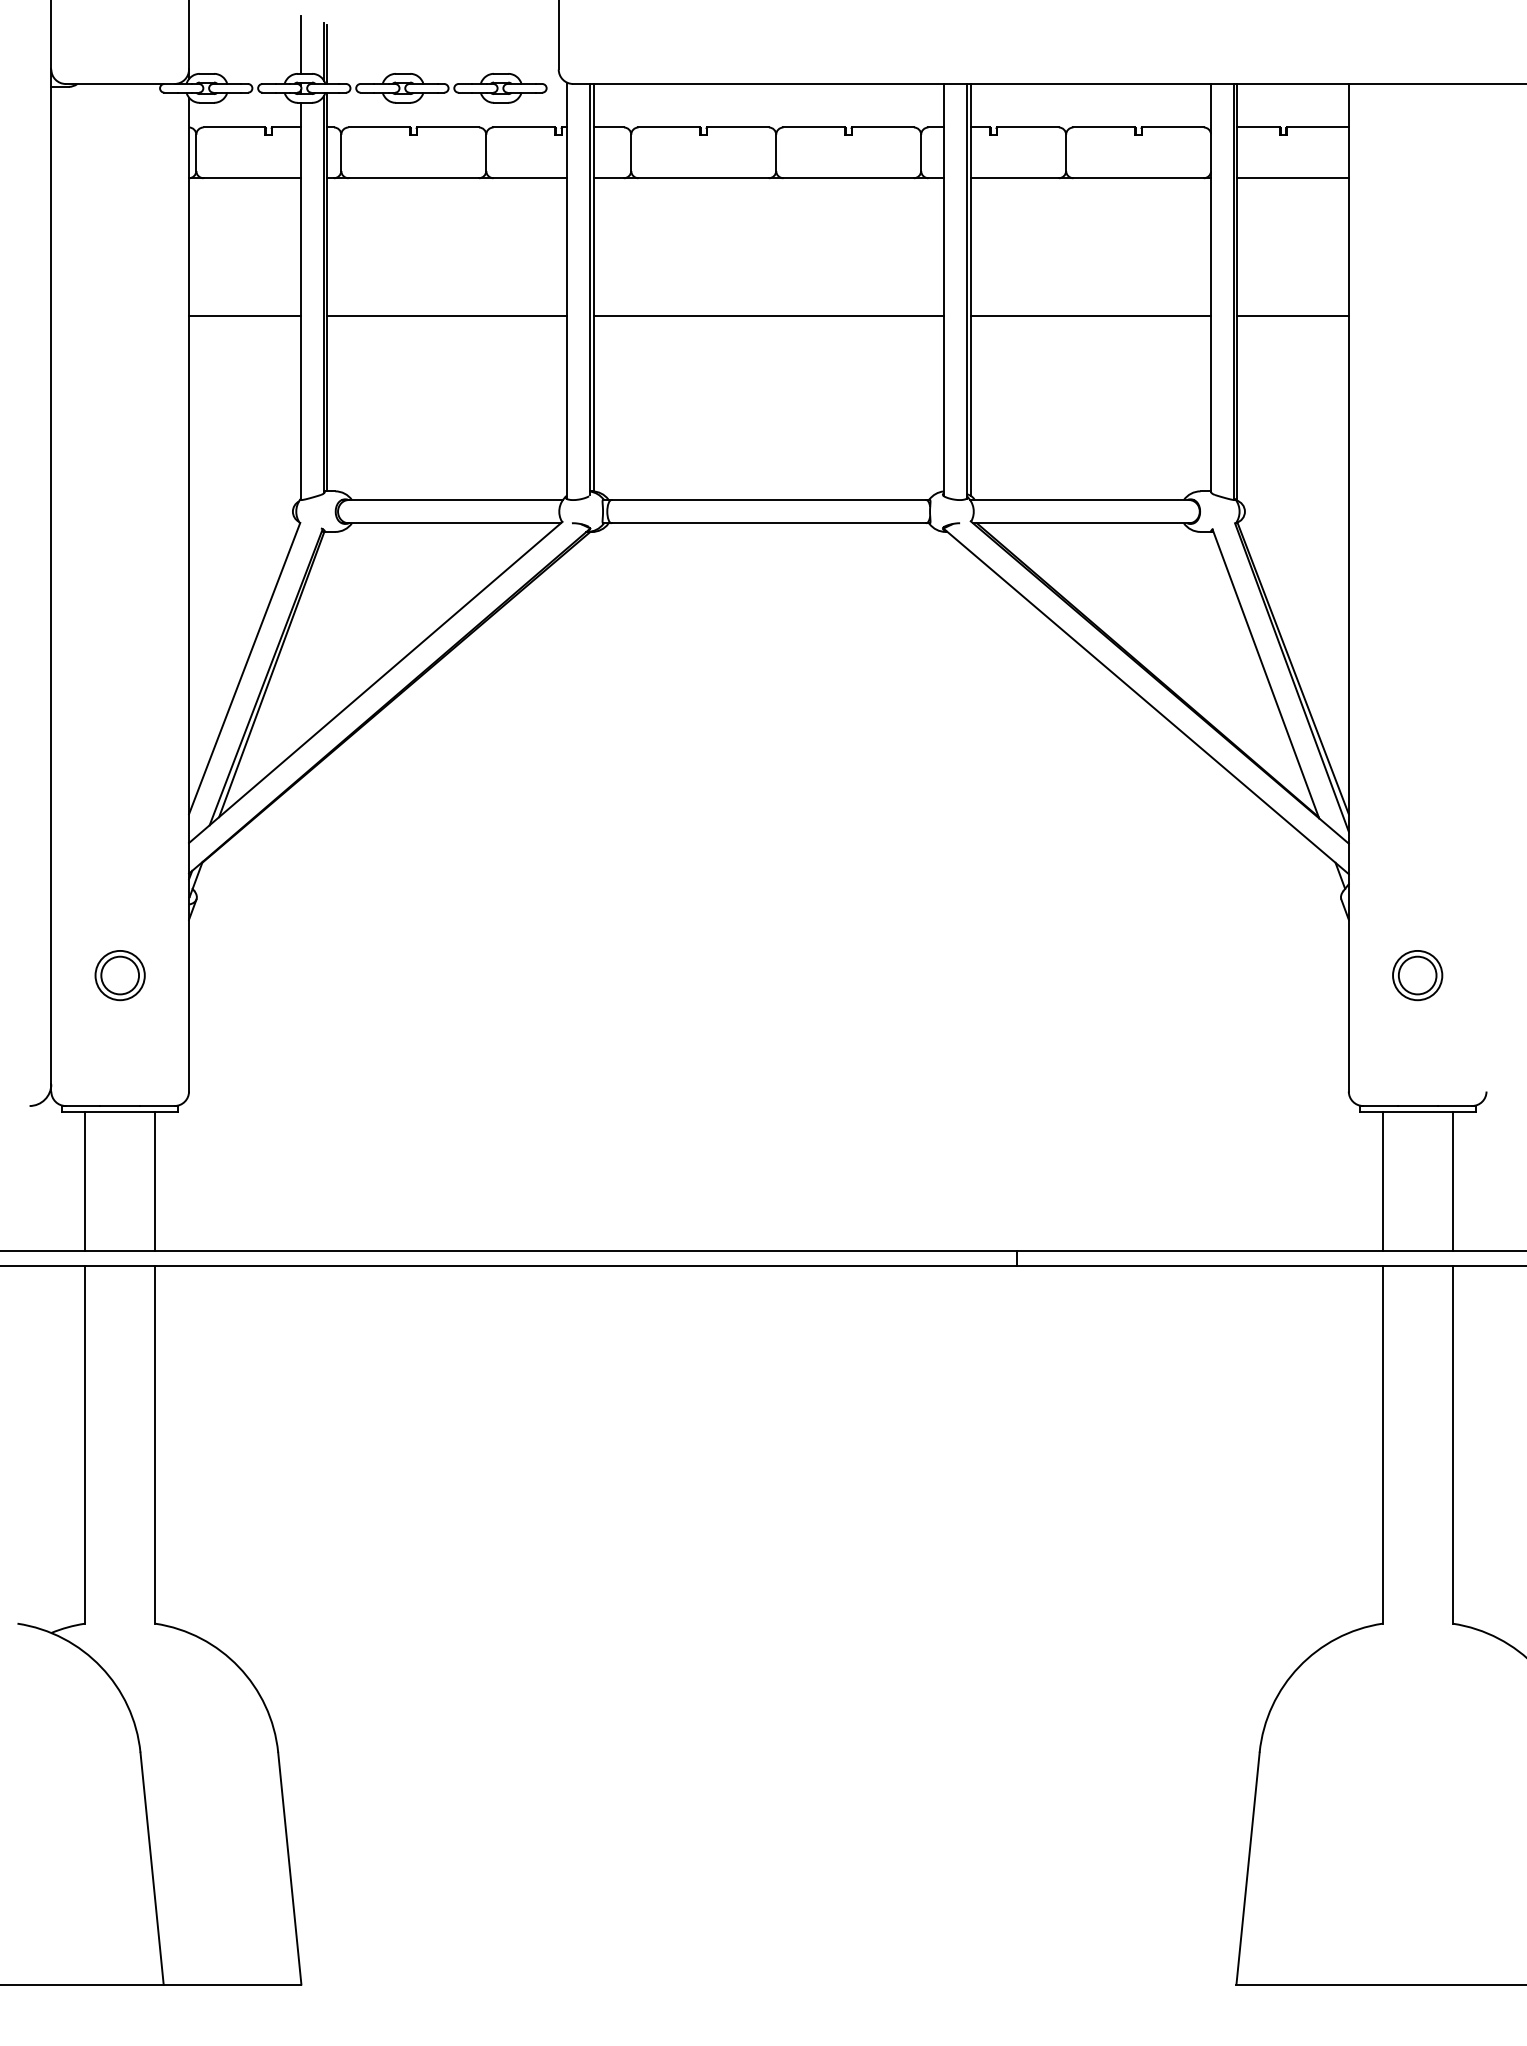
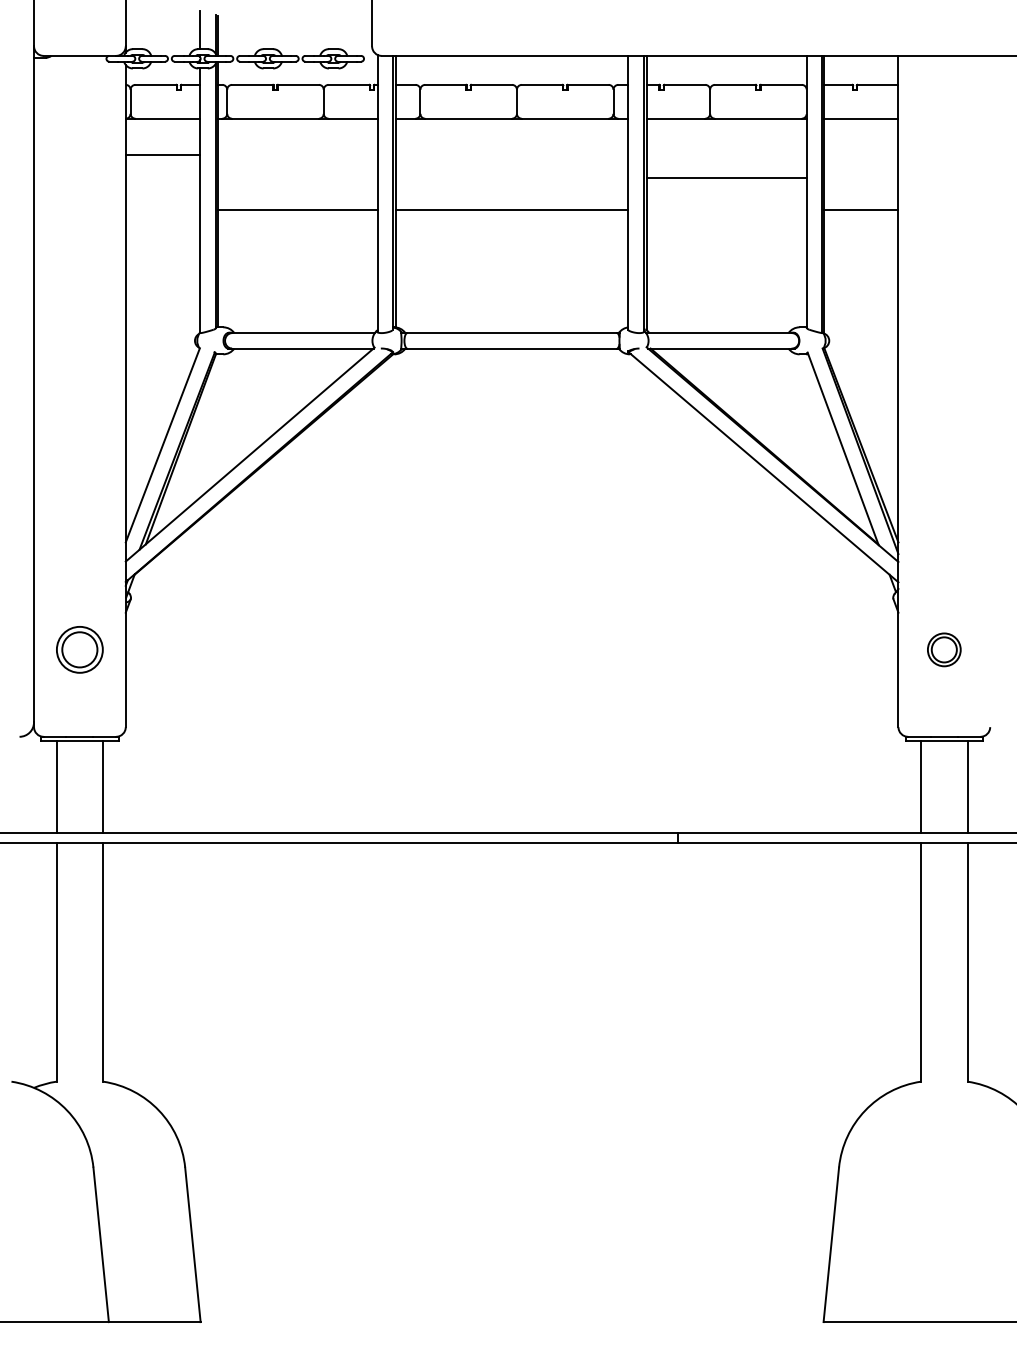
line: (244, 316) -> (162, 155), moved
line: (1090, 316) -> (726, 178), moved
part: (119, 974) -> (79, 649), size x1.4

